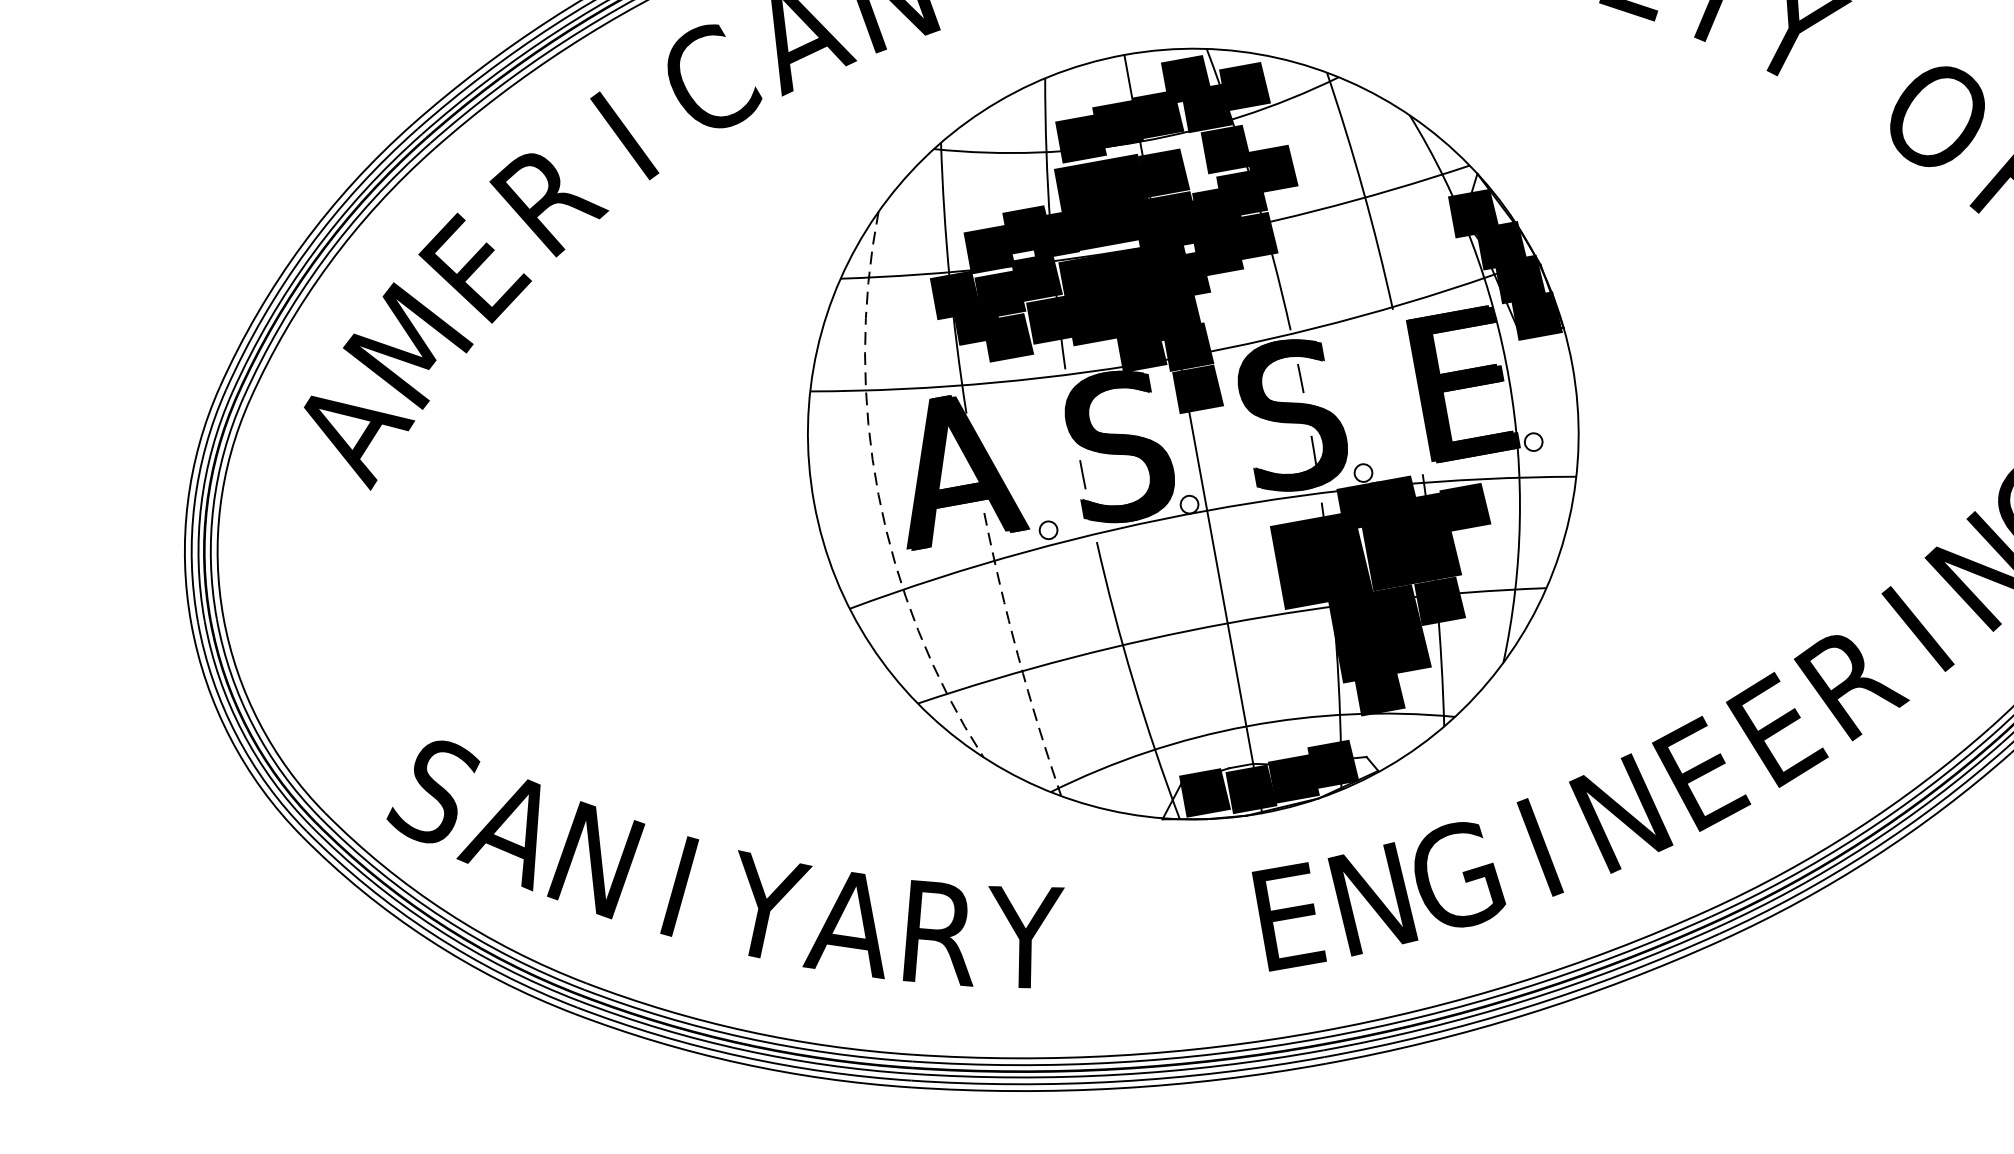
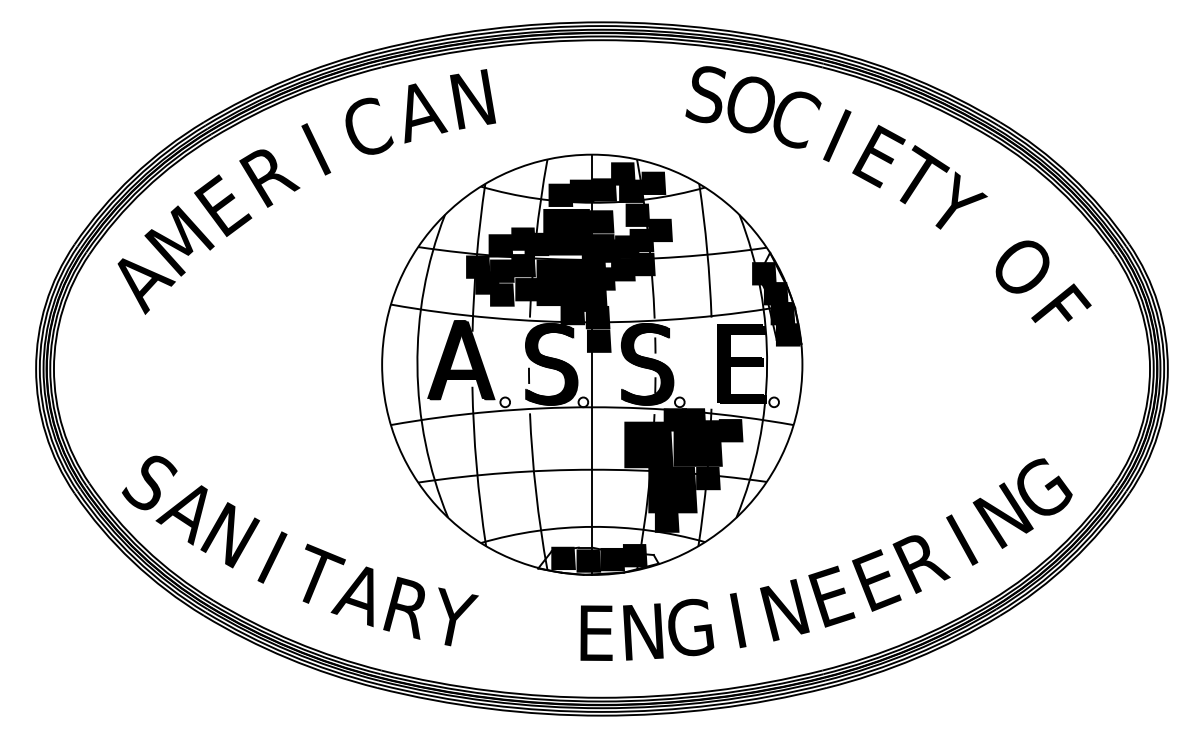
arc: (878, 494) -> (417, 366), dashed -> solid
arc: (1017, 655) -> (476, 466), dashed -> solid
text: (776, 876) -> (325, 561), Y -> T

